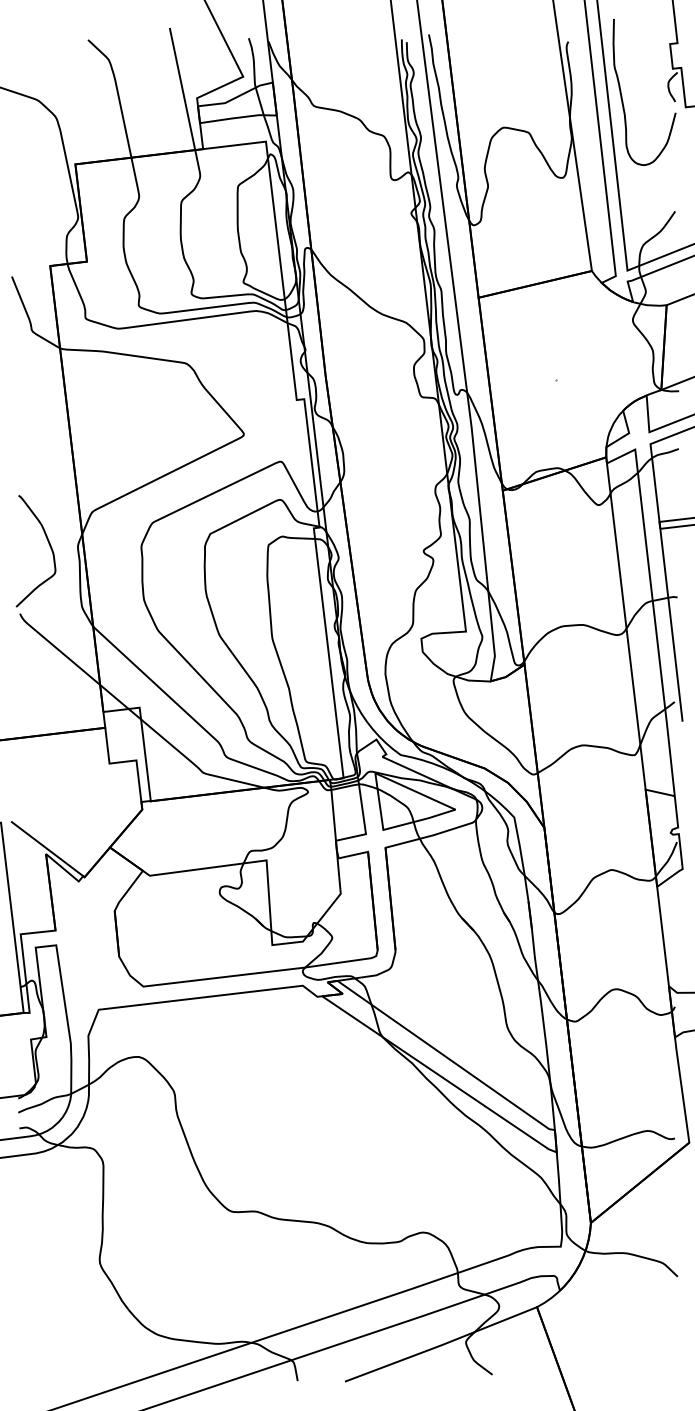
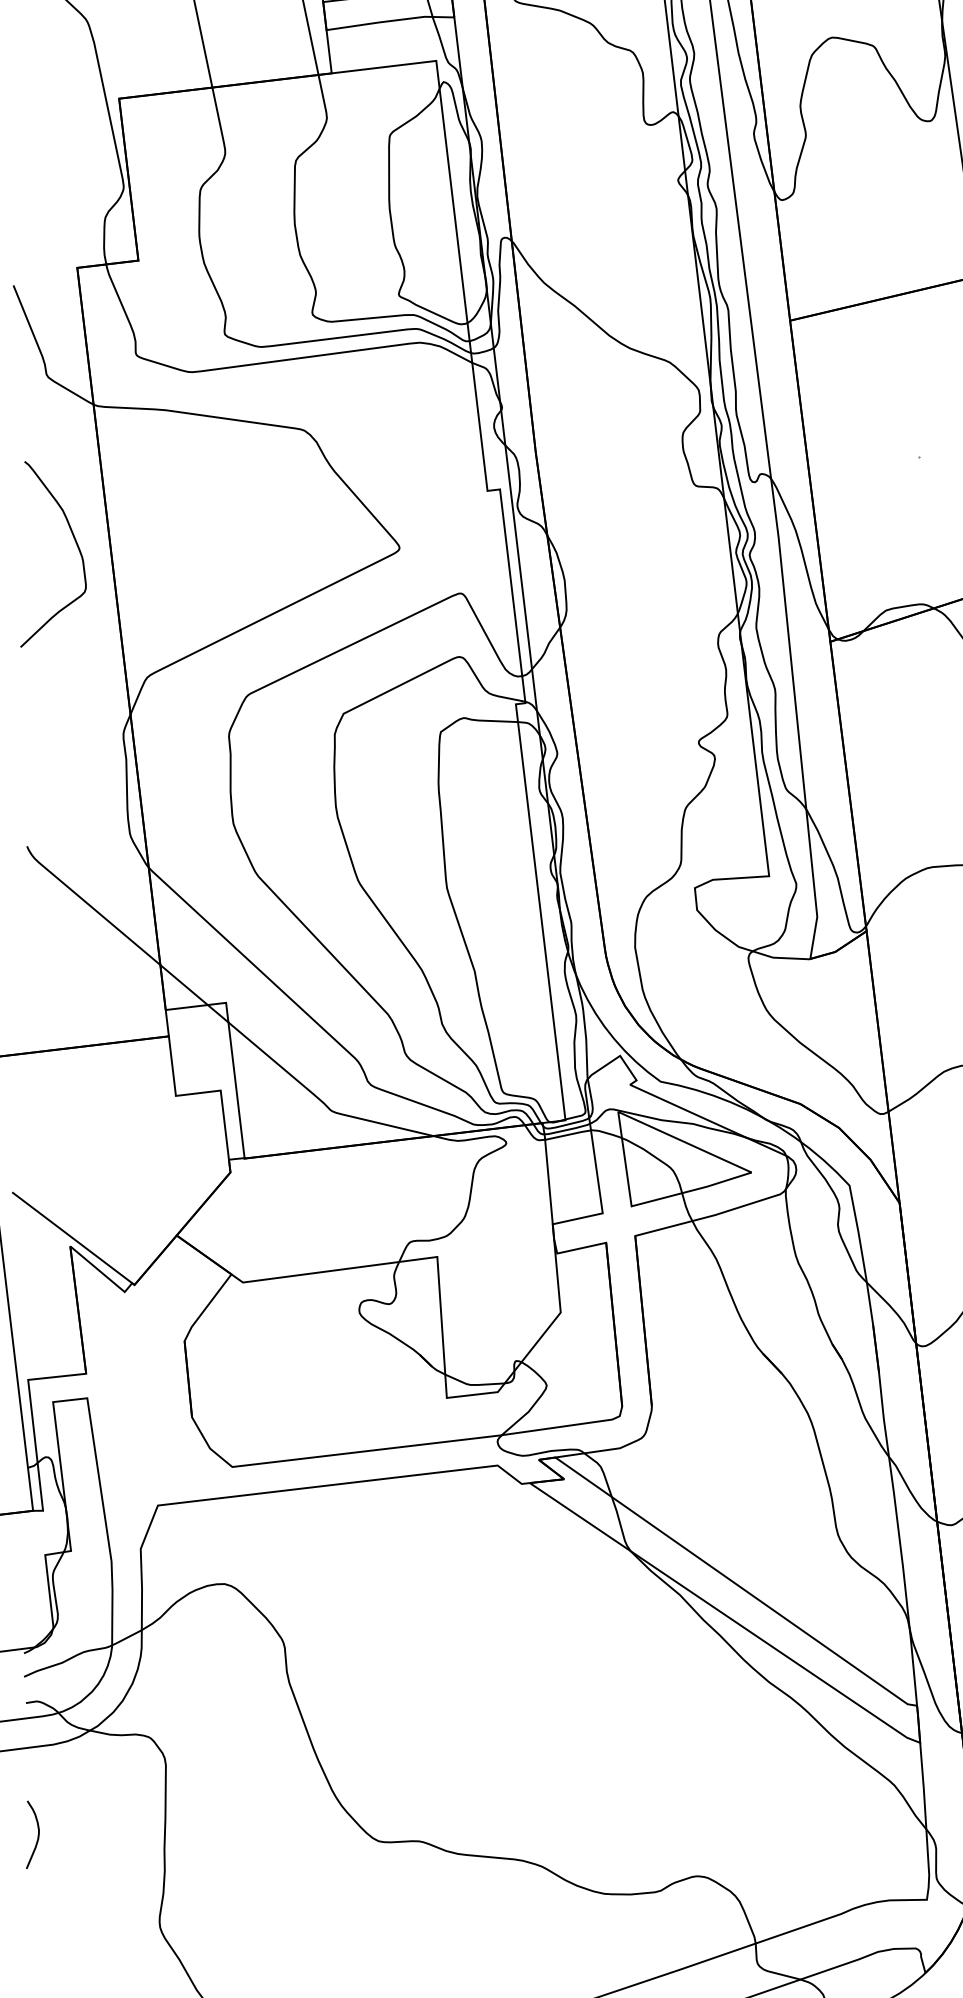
curve: (49, 546) -> (76, 546), moved
curve: (26, 1207) -> (37, 1834), added

